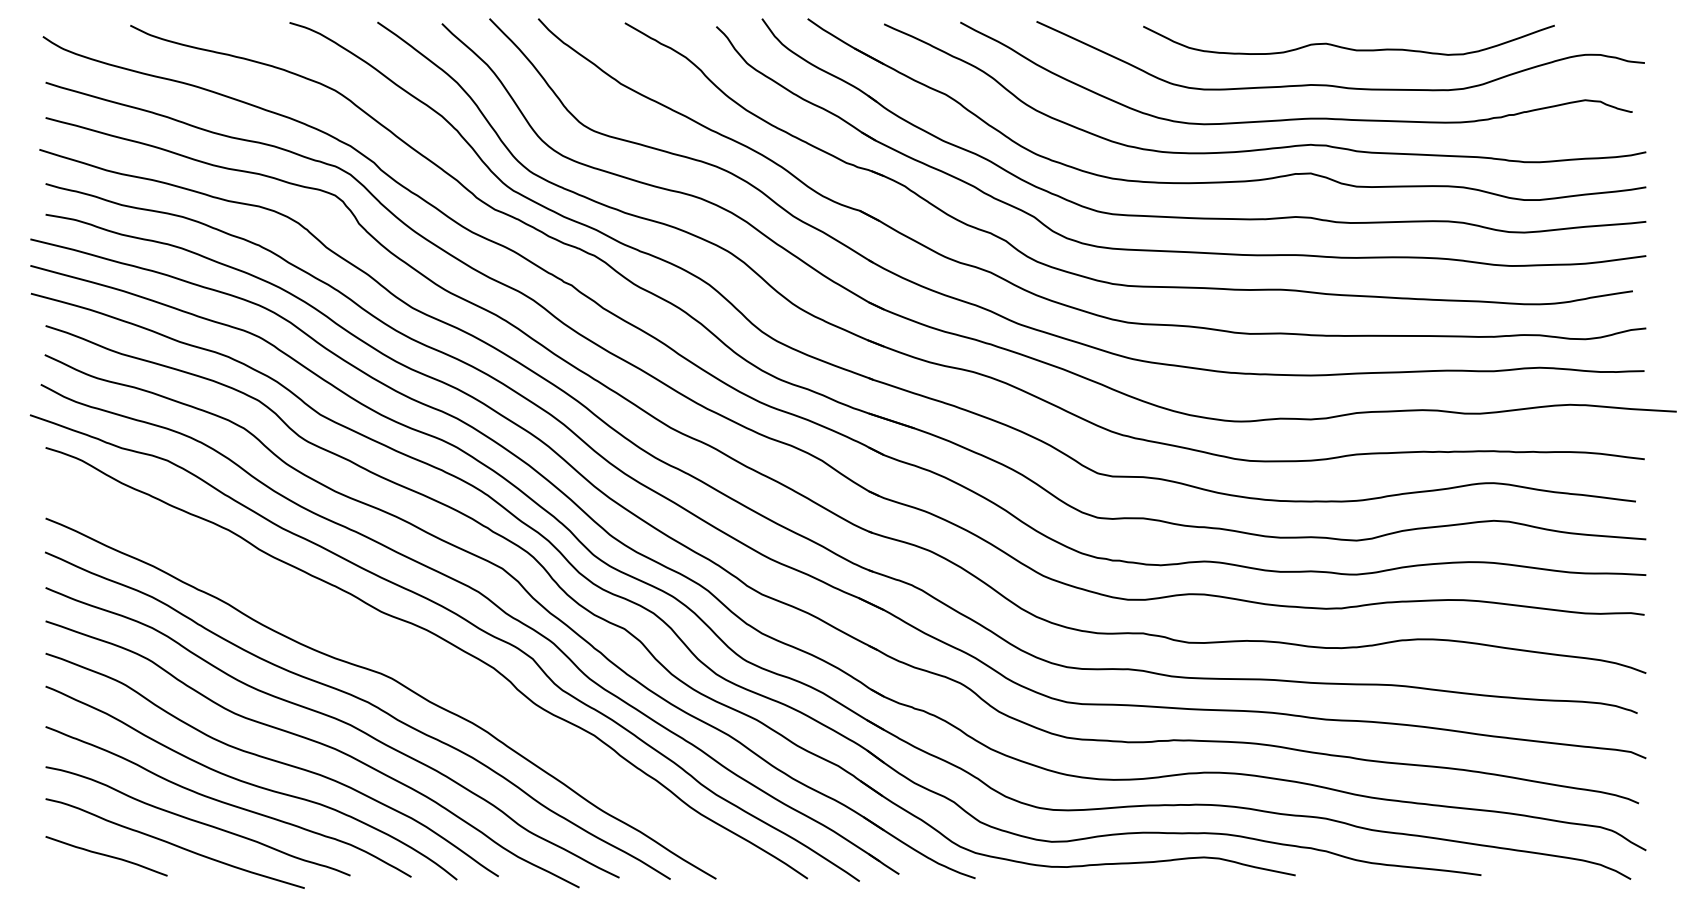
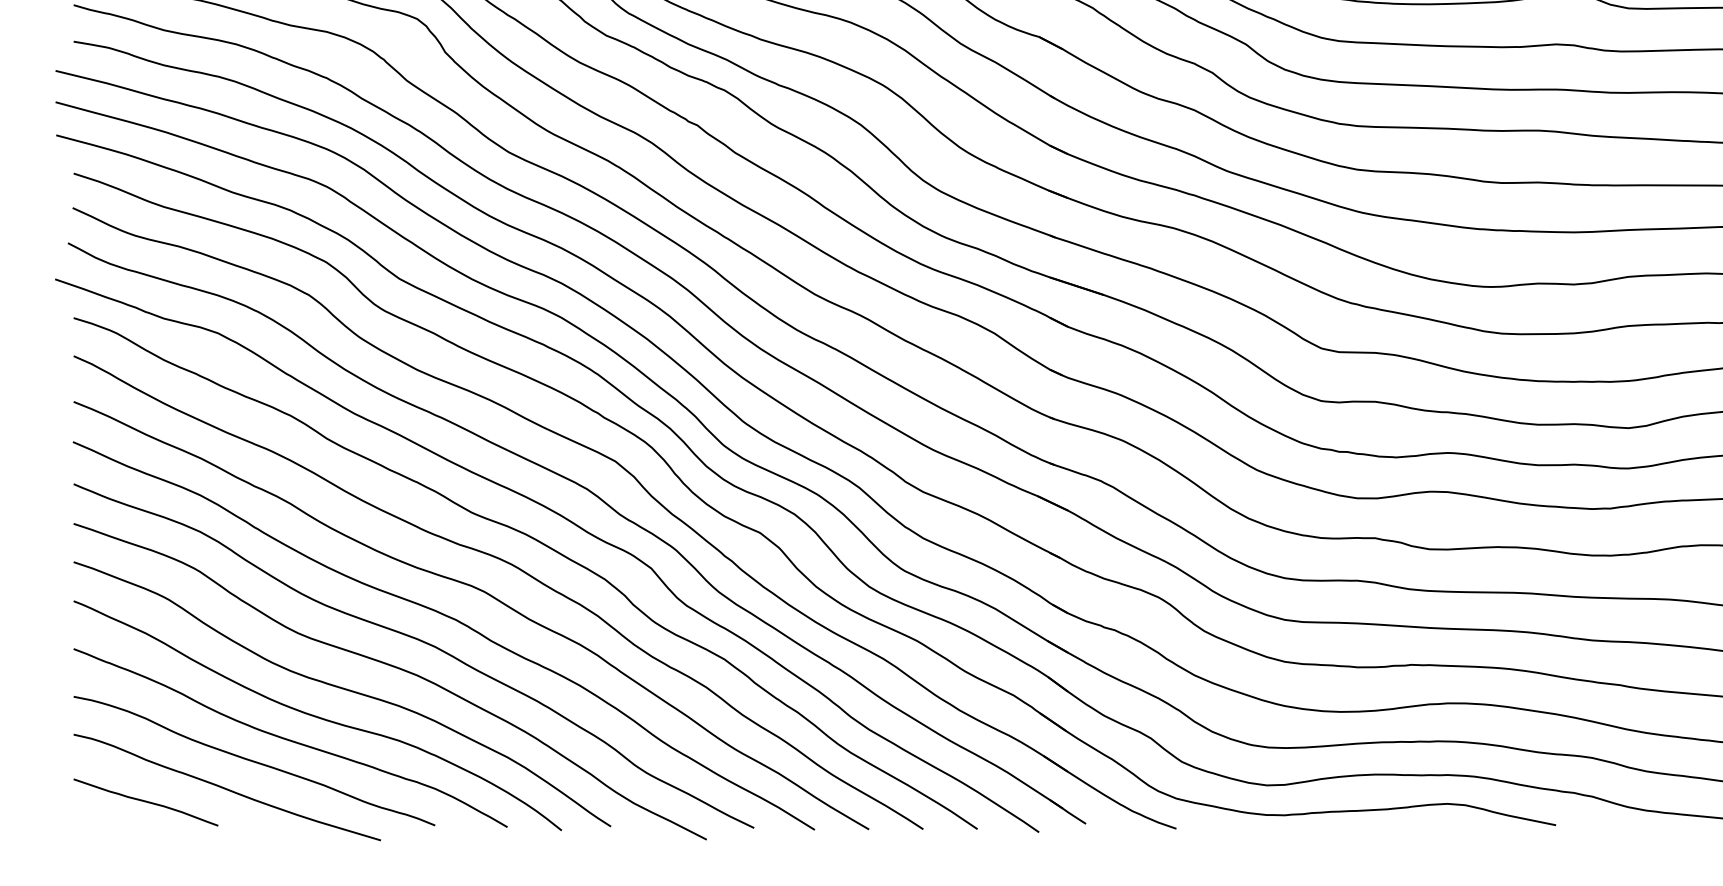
curve: (417, 658) -> (514, 567), added

